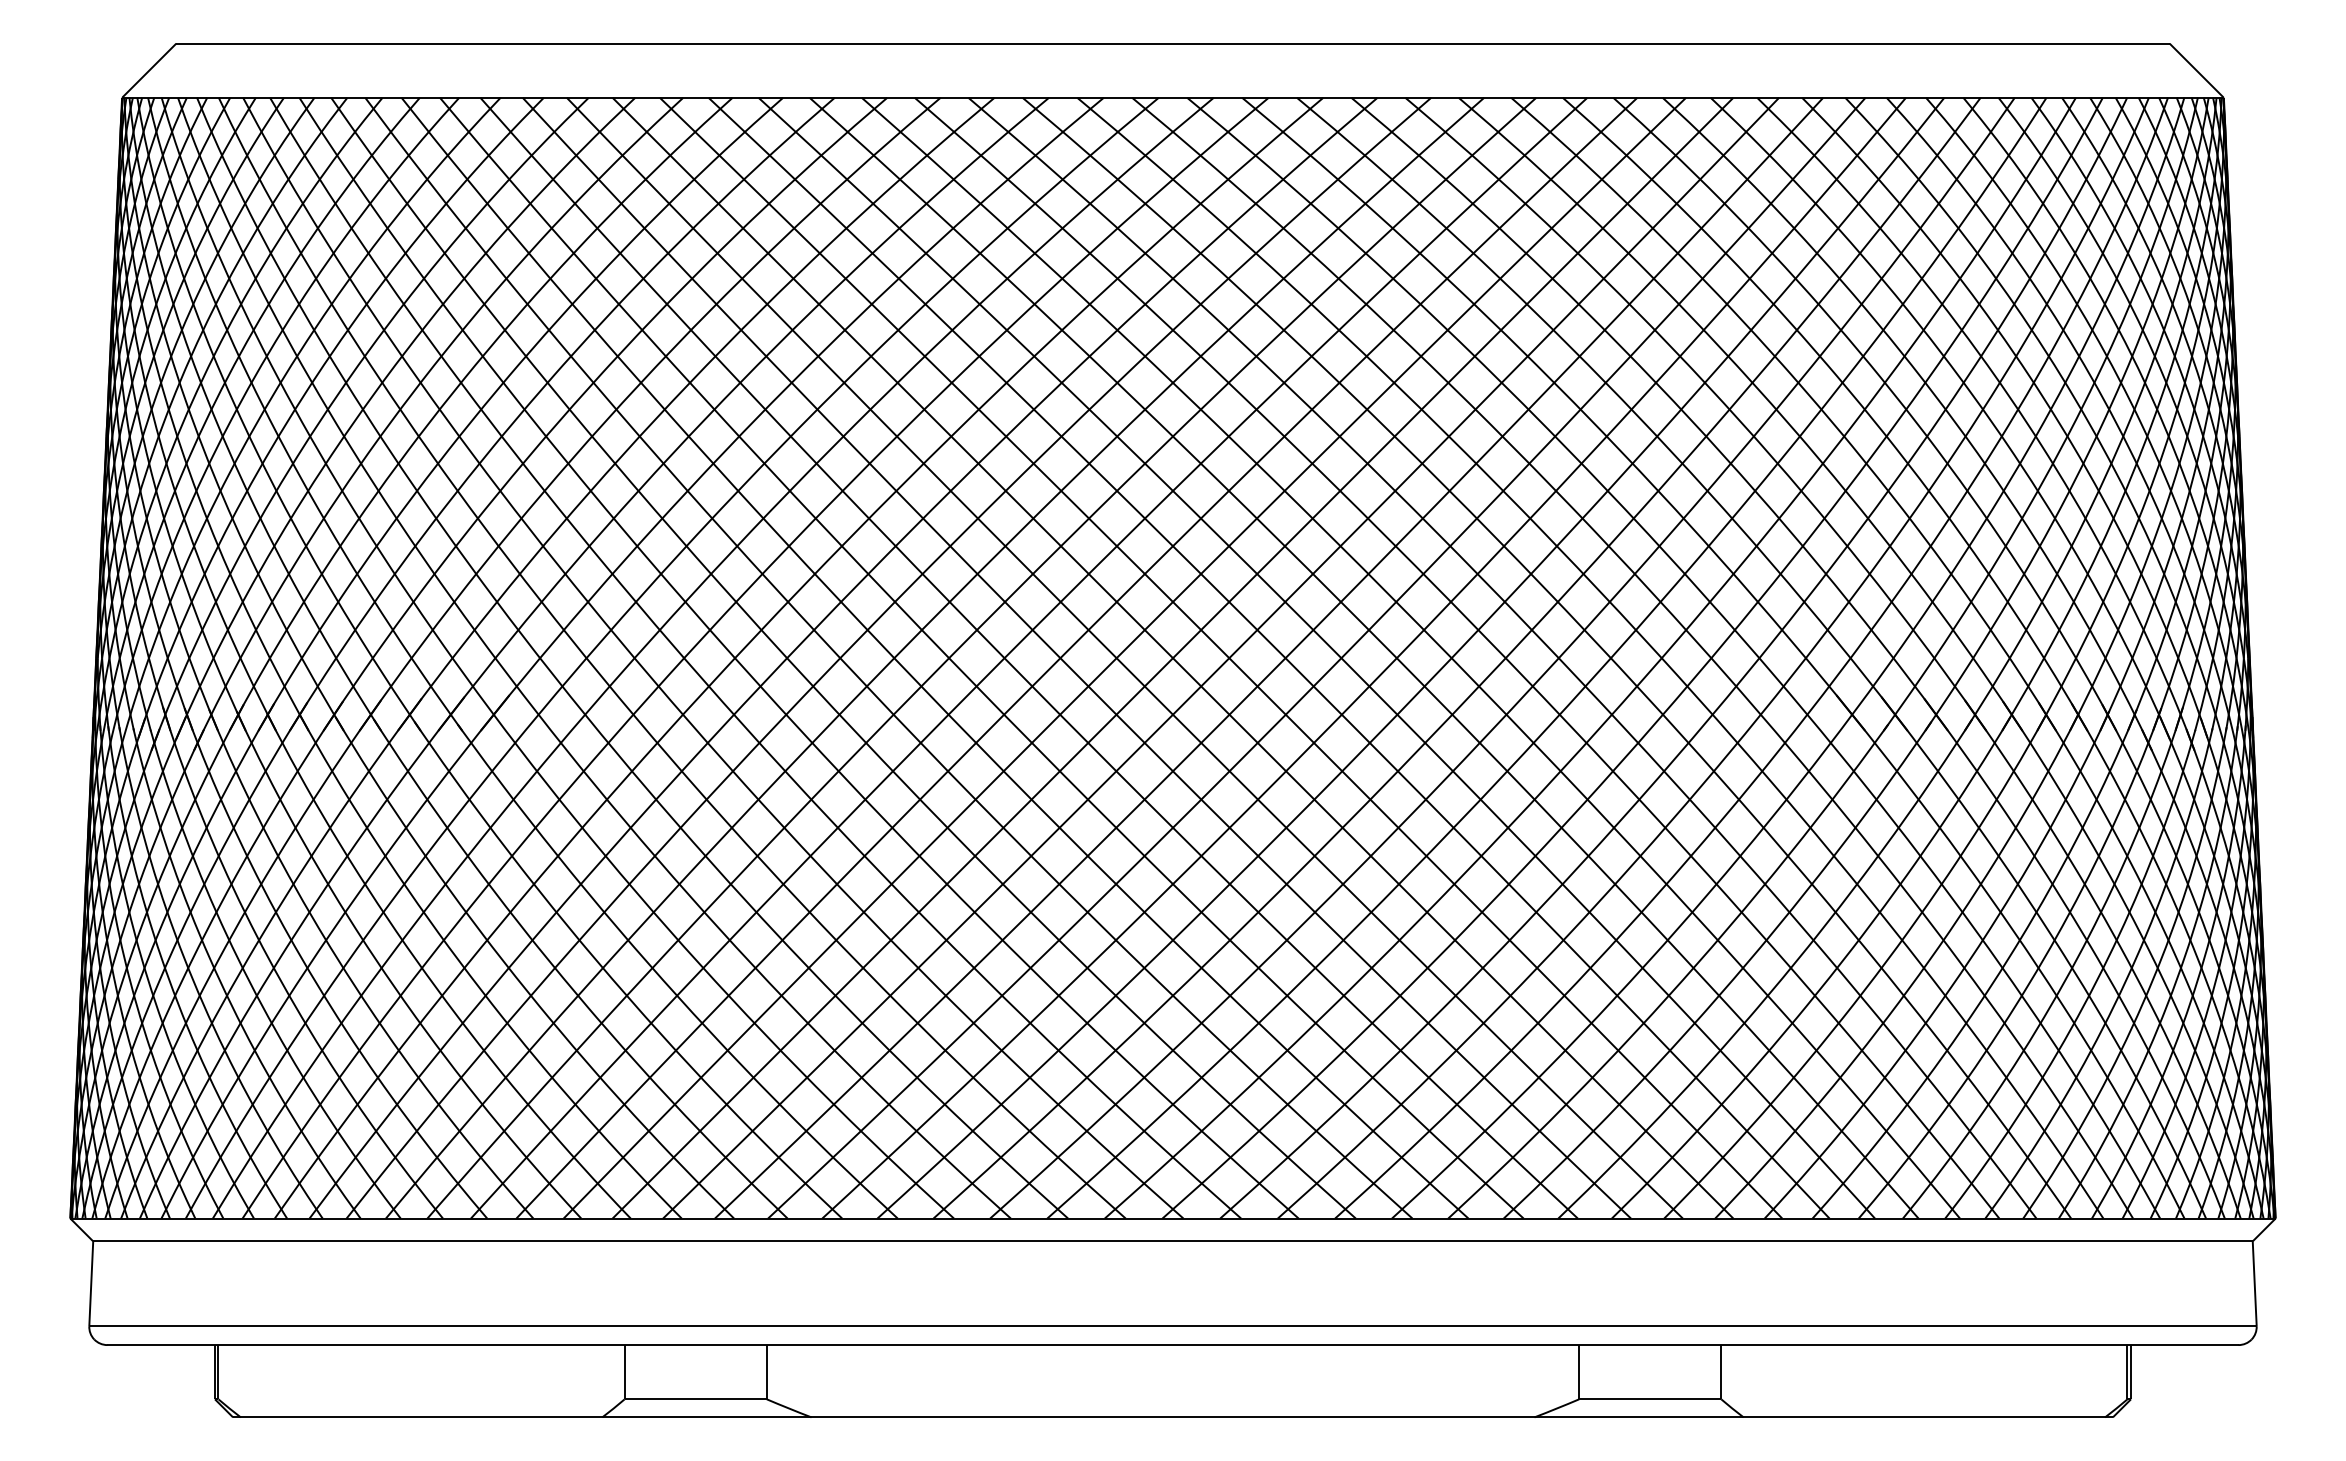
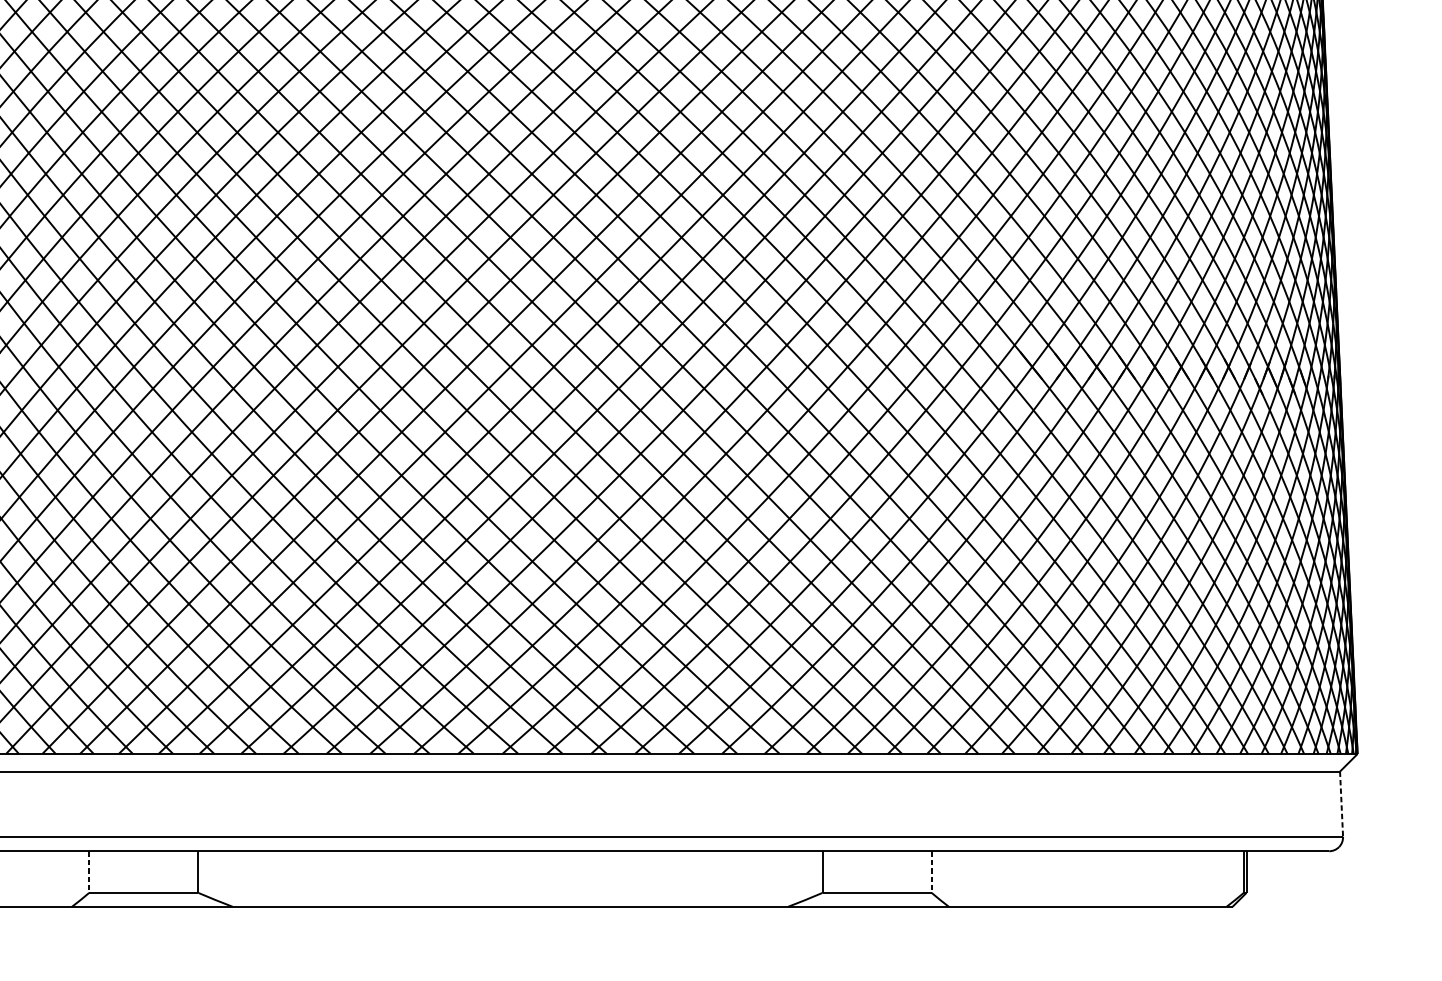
line: (2254, 1284) -> (1341, 804), solid -> dashed
line: (624, 1372) -> (89, 872), solid -> dashed
line: (1721, 1372) -> (931, 872), solid -> dashed

